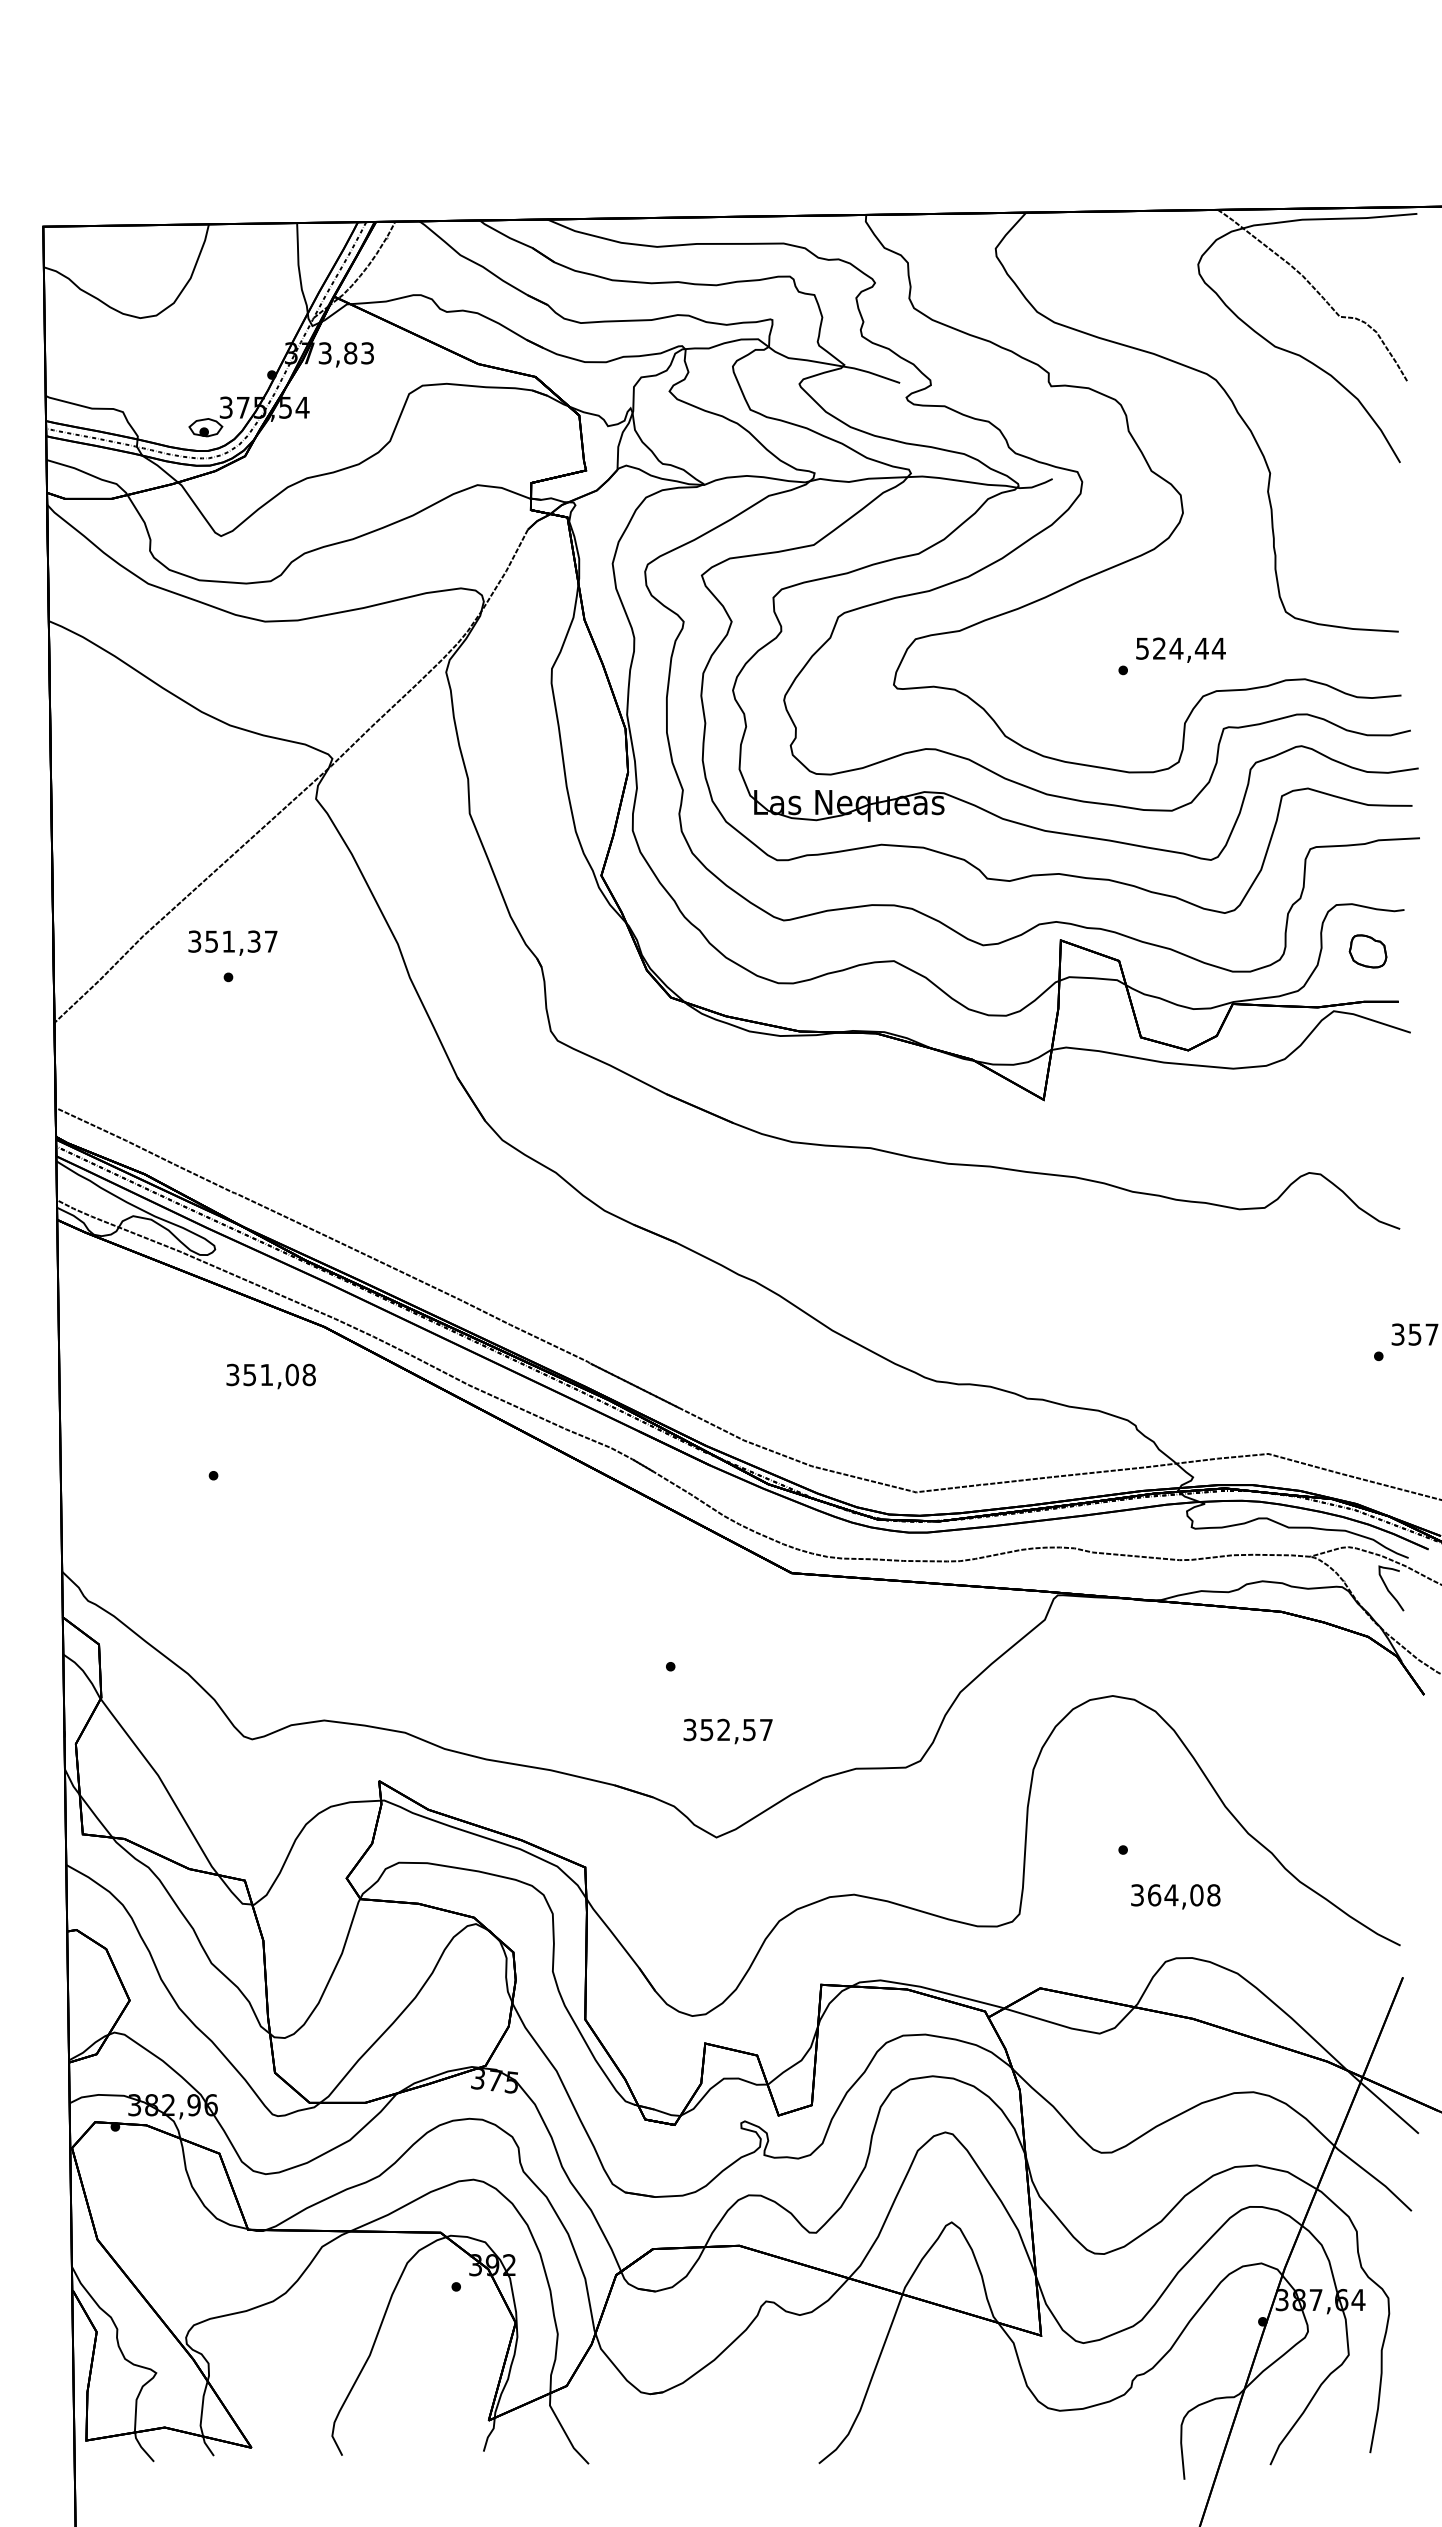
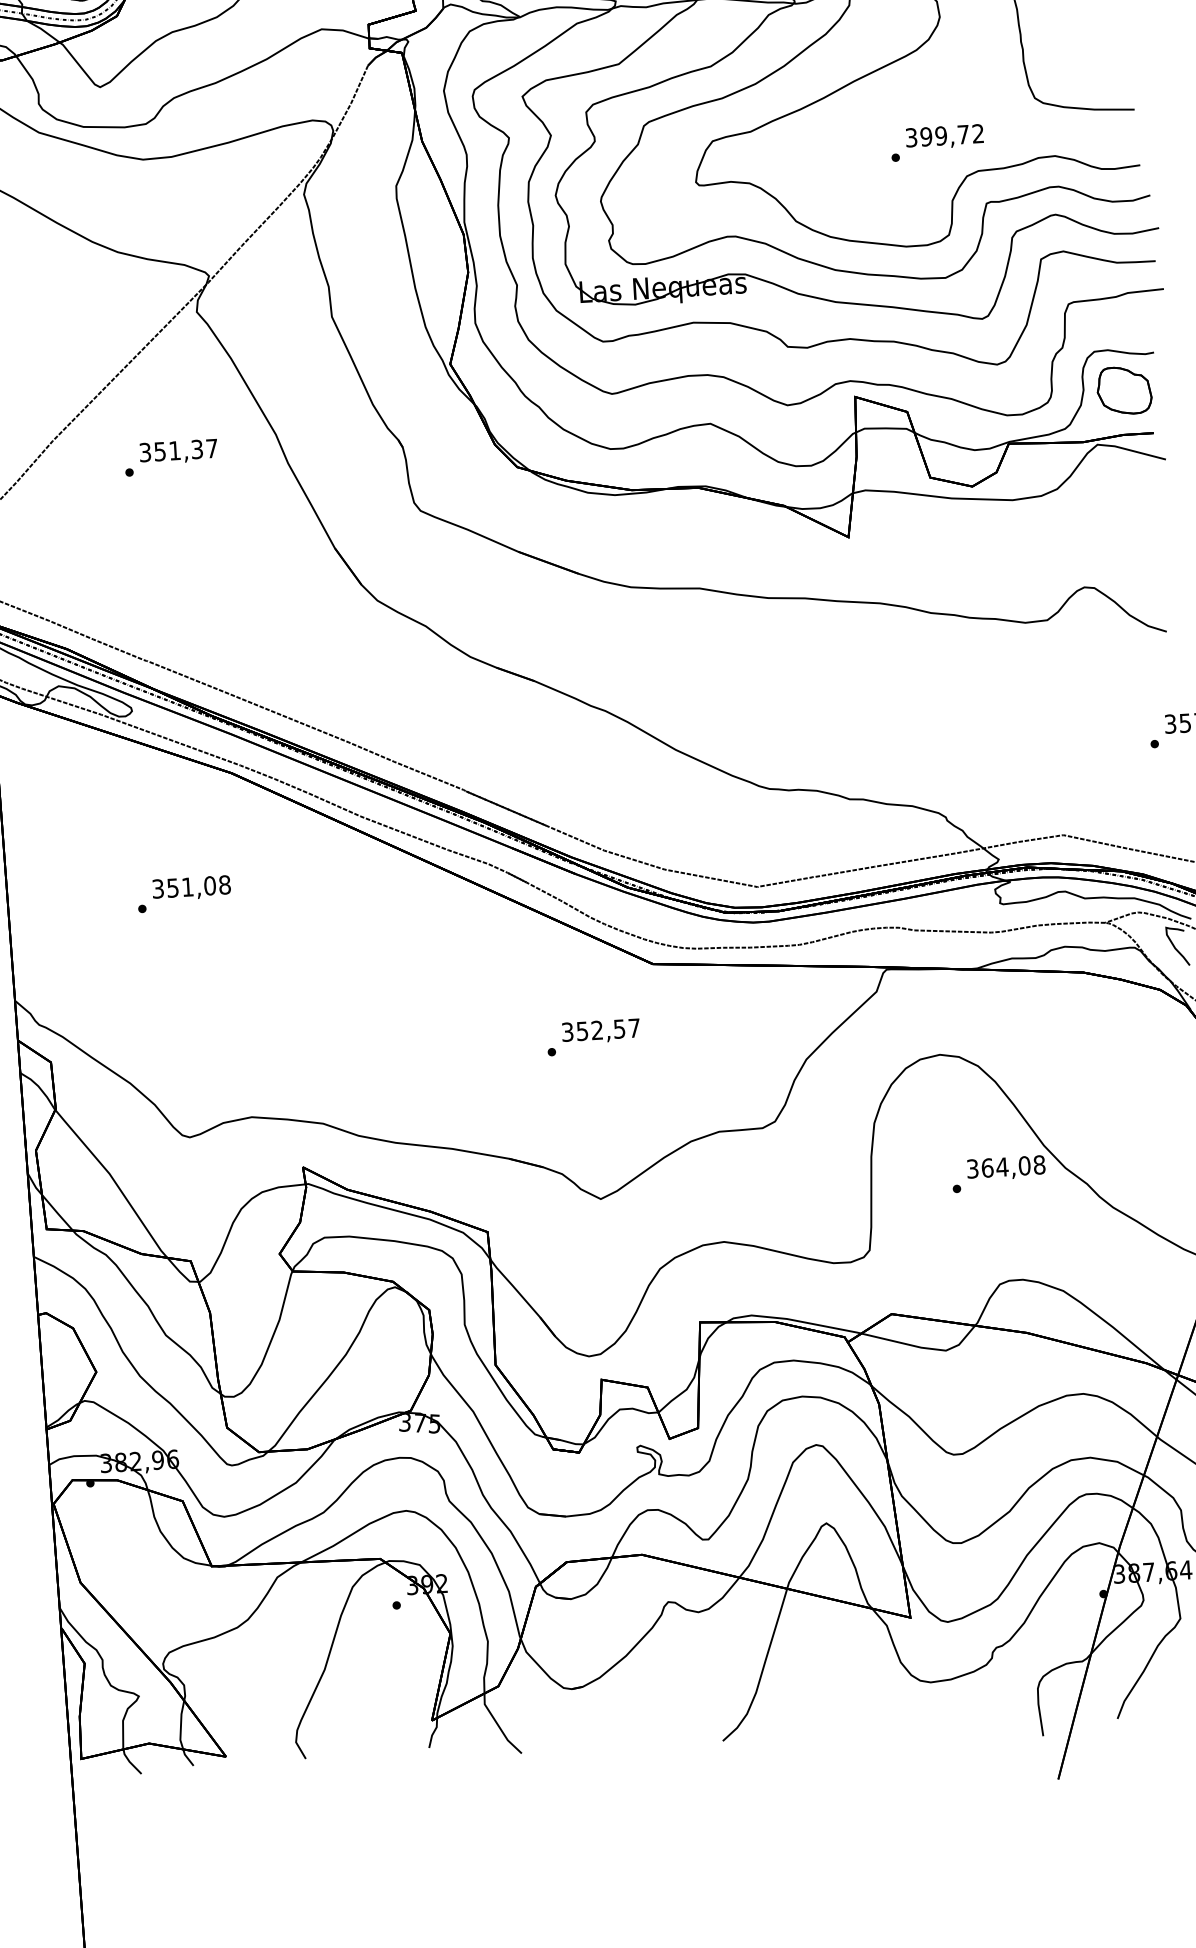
text: (1180, 648) -> (944, 135), 524,44 -> 399,72
text: (232, 942) -> (178, 451), moved
part: (1367, 951) -> (1123, 390), size x1.67
text: (270, 1376) -> (191, 888), moved
text: (727, 1731) -> (600, 1031), moved
text: (1175, 1896) -> (1006, 1168), moved

